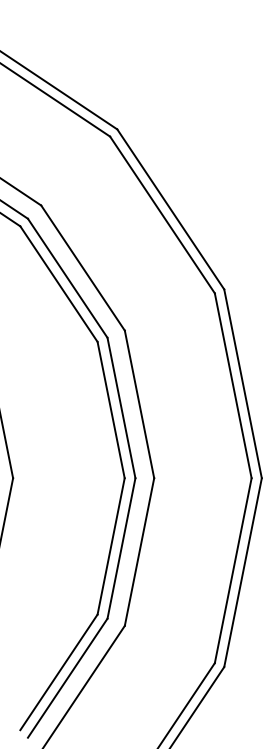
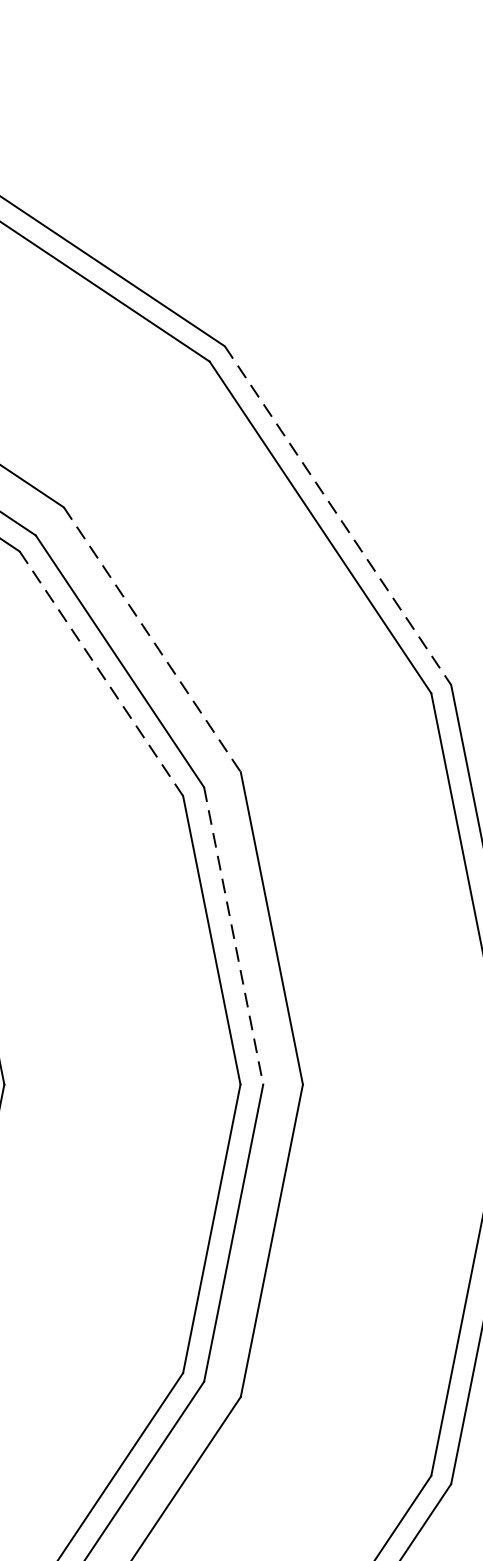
line: (171, 209) -> (339, 515), solid -> dashed
line: (83, 268) -> (153, 640), solid -> dashed
line: (59, 284) -> (102, 674), solid -> dashed
line: (121, 408) -> (233, 936), solid -> dashed

